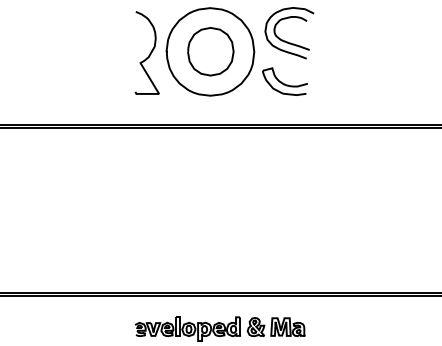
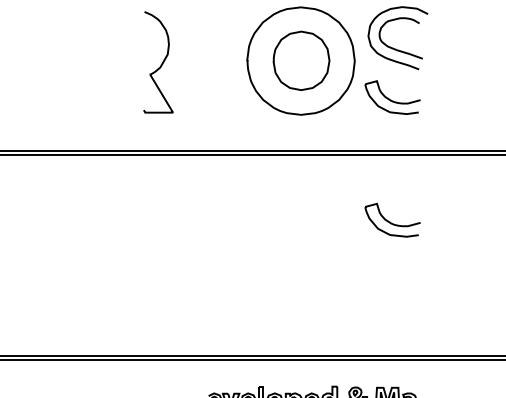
curve: (149, 53) -> (161, 63), moved
curve: (283, 182) -> (390, 221), added

